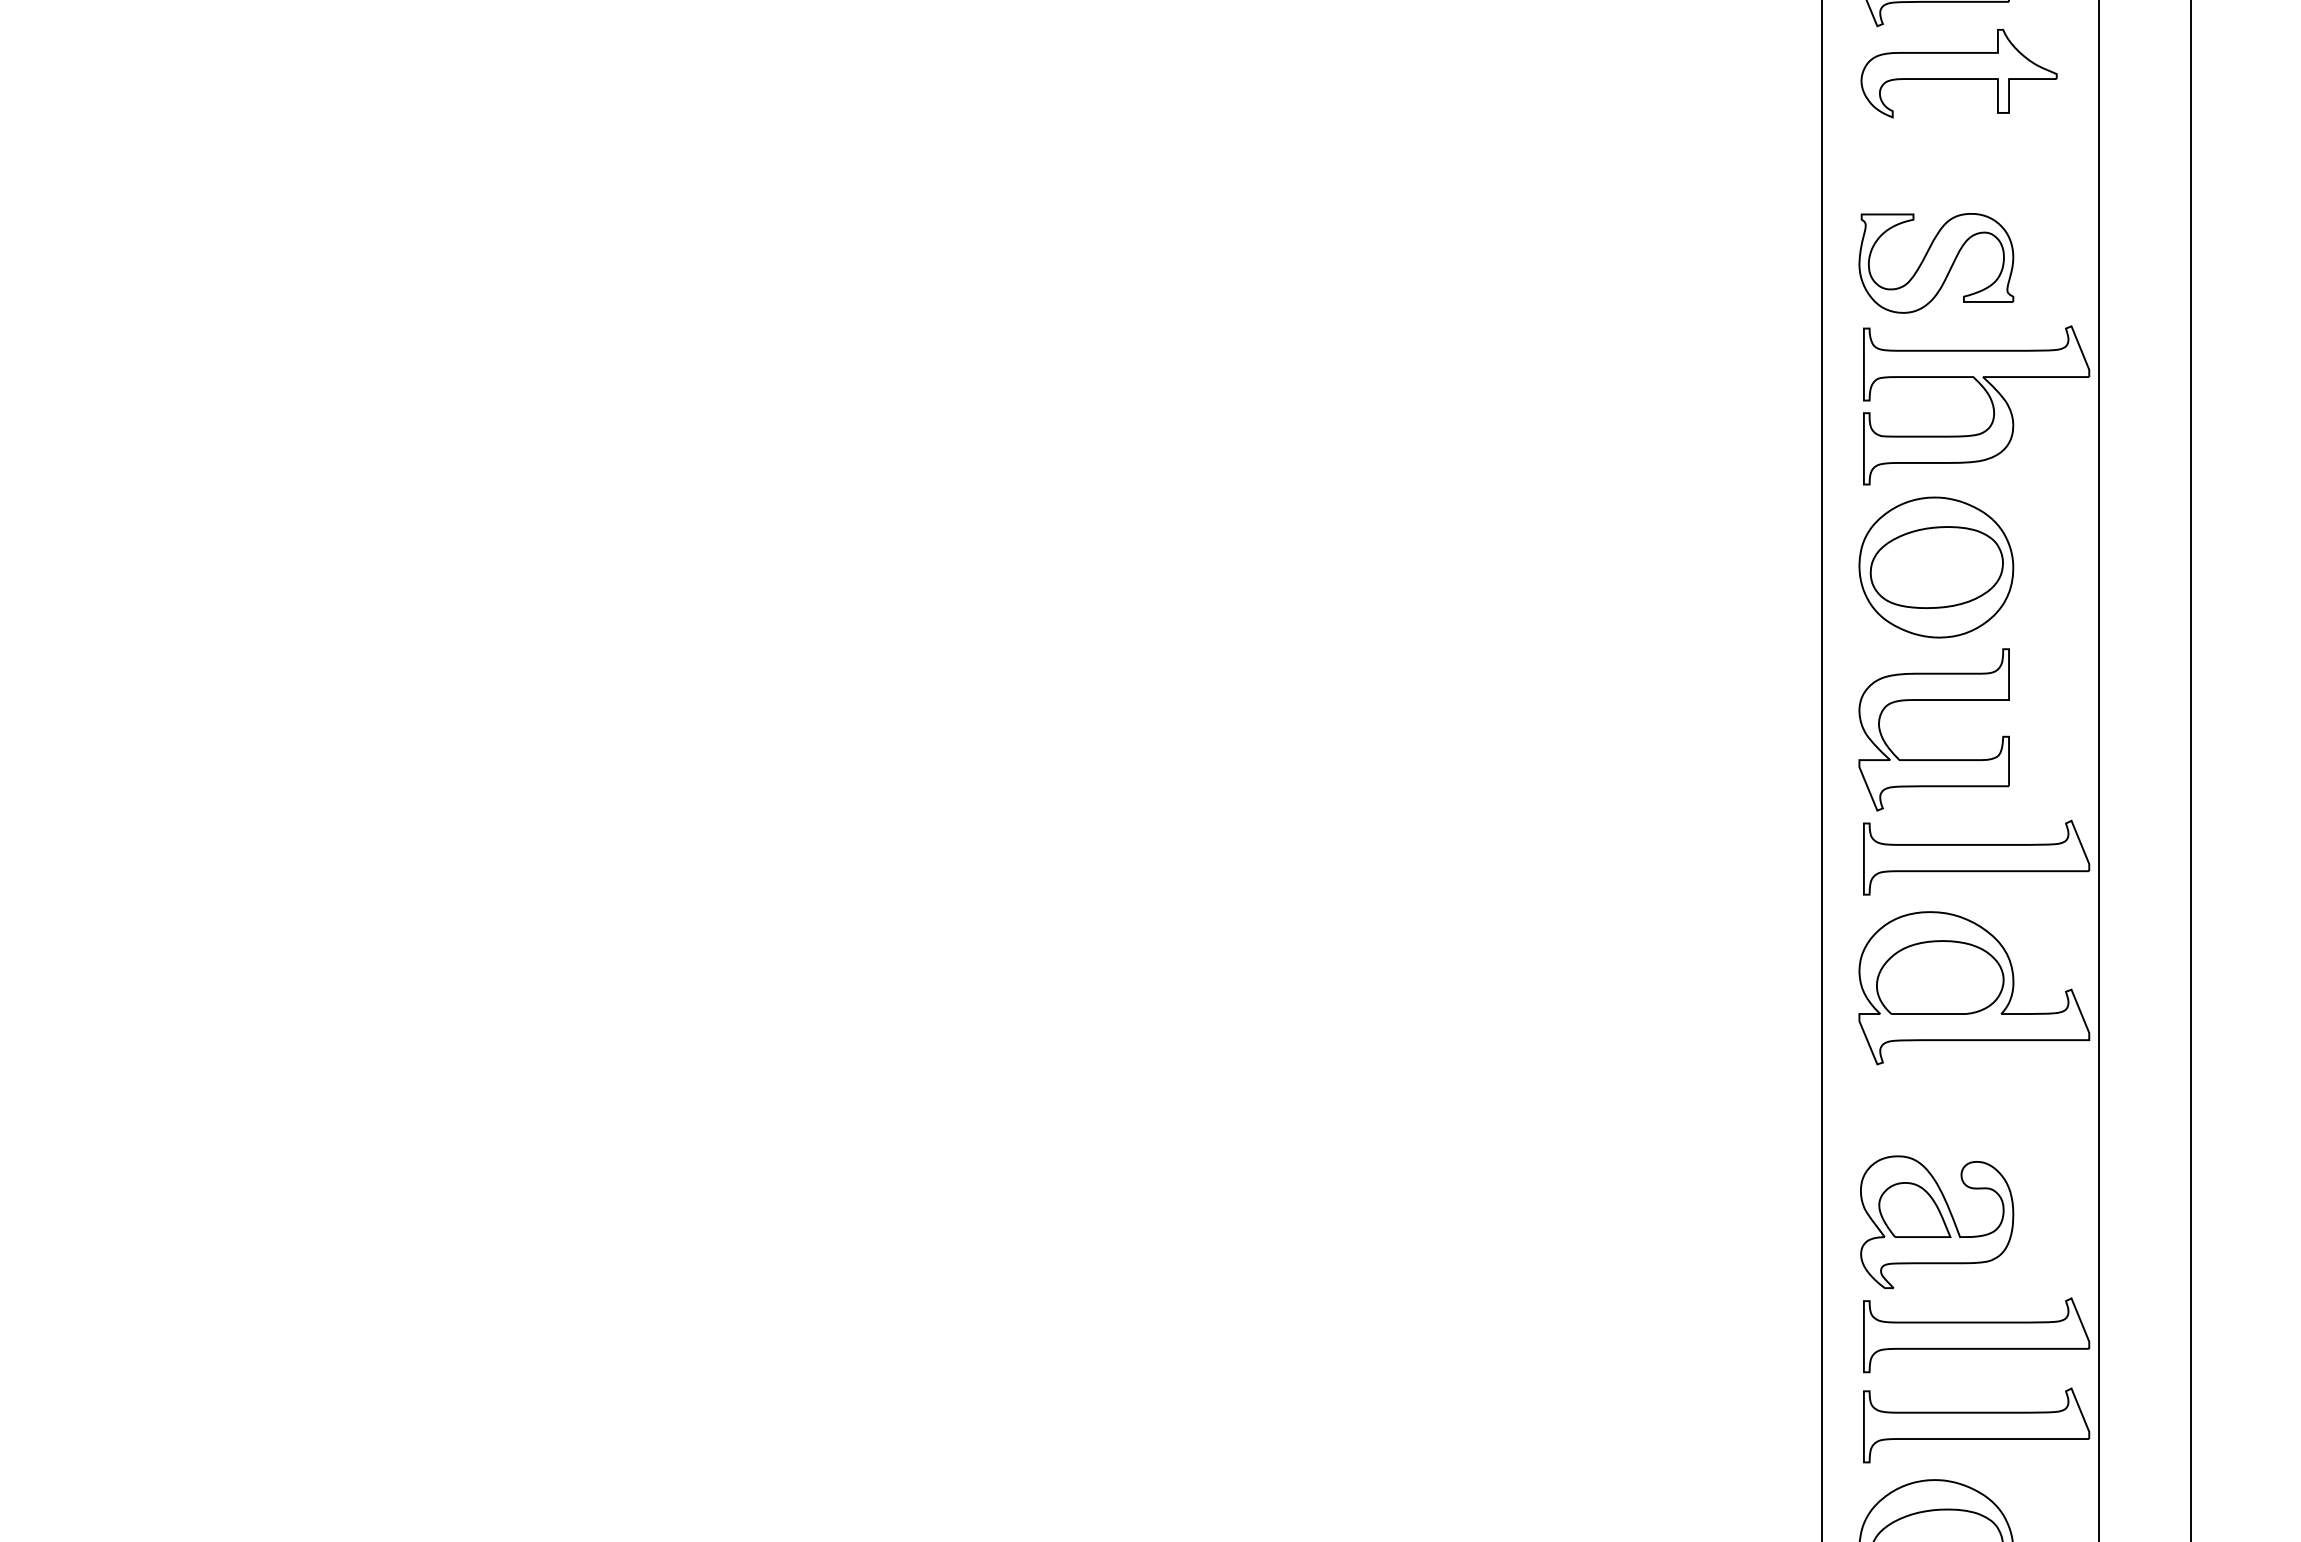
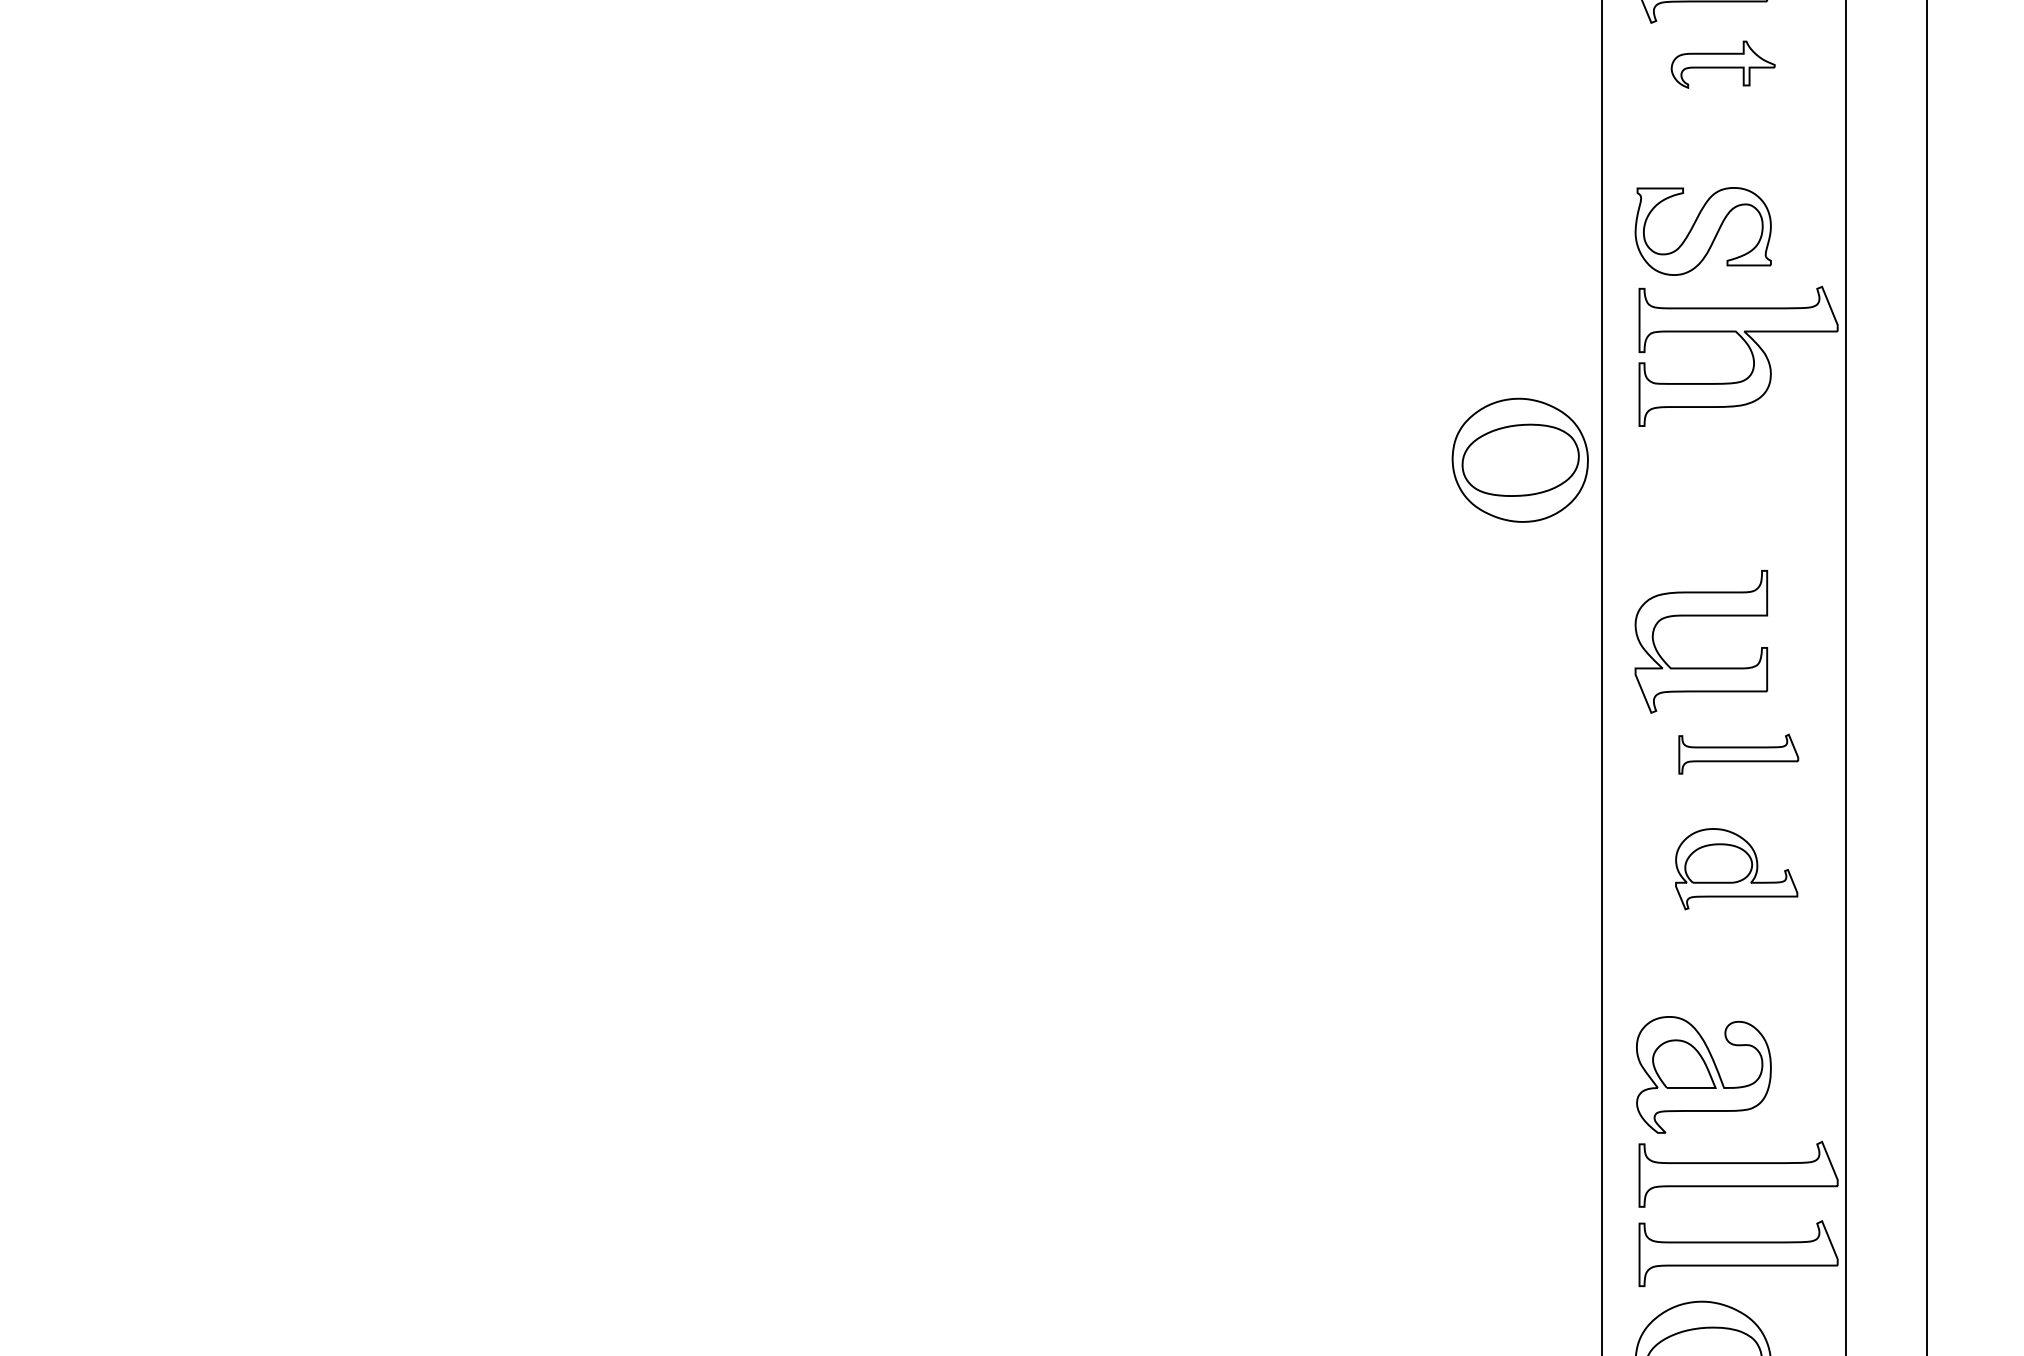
part: (1958, 73) -> (1722, 64), size x0.6
part: (1936, 567) -> (1520, 460), moved
part: (1976, 857) -> (1738, 754), size x0.6
part: (1974, 988) -> (1736, 869), size x0.6

